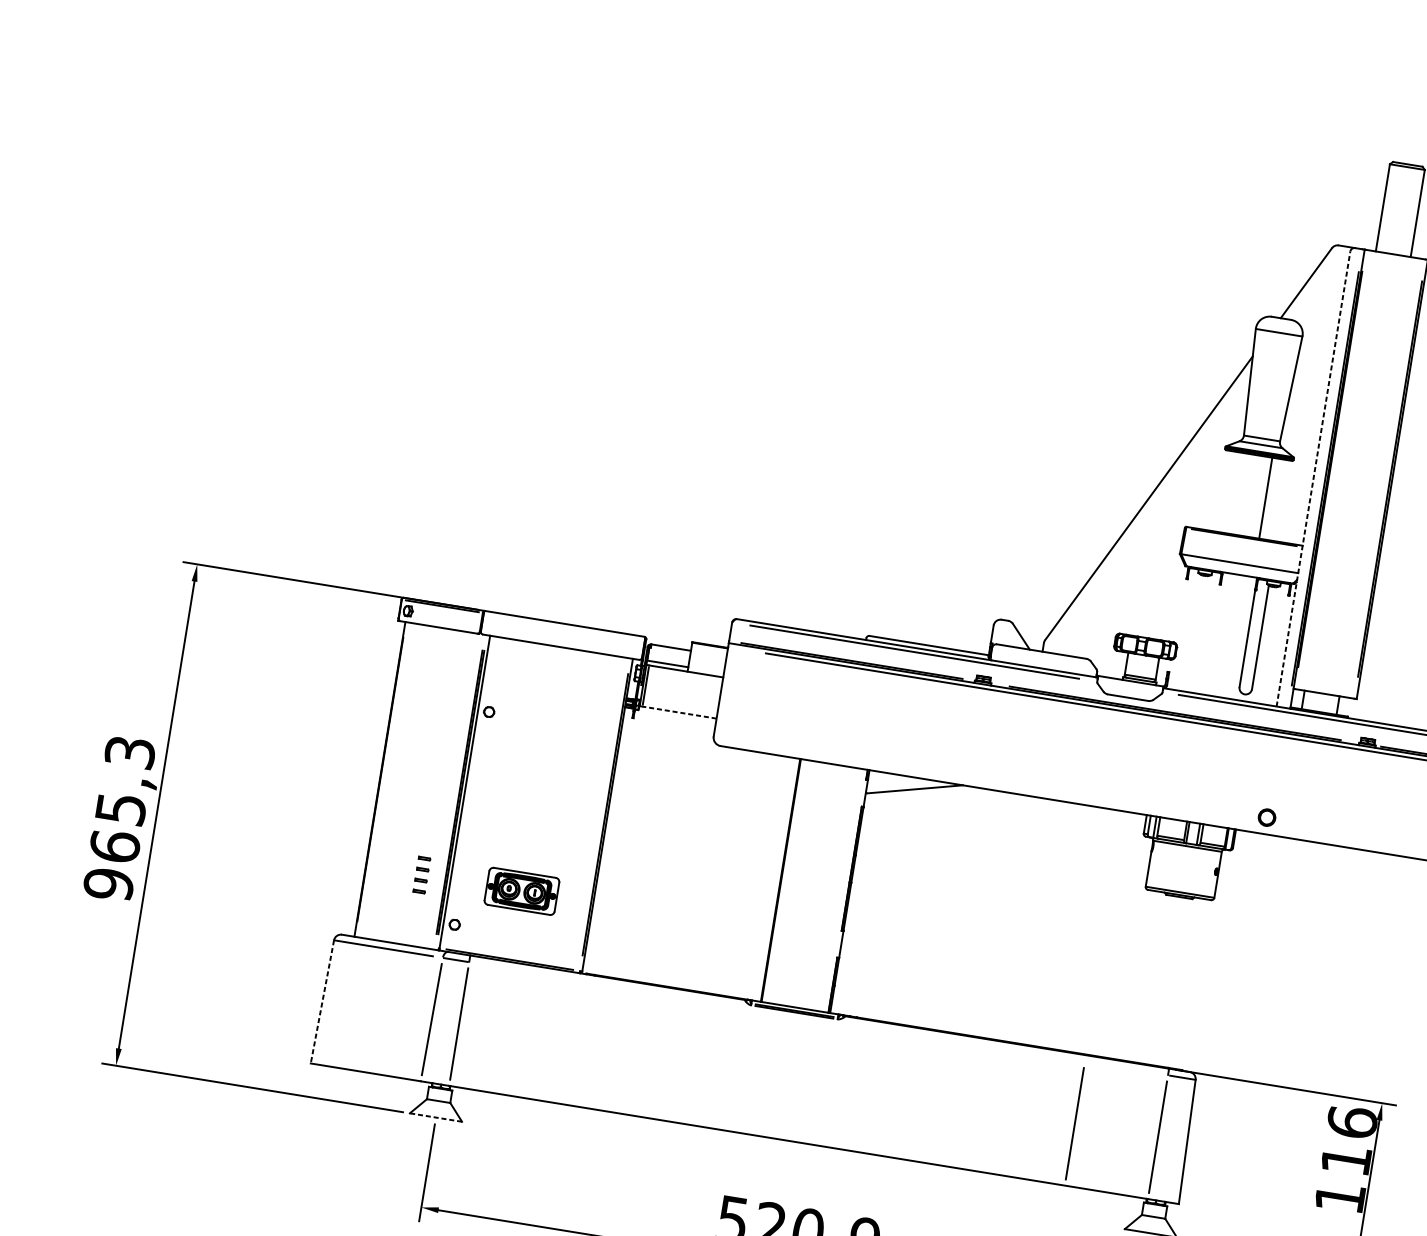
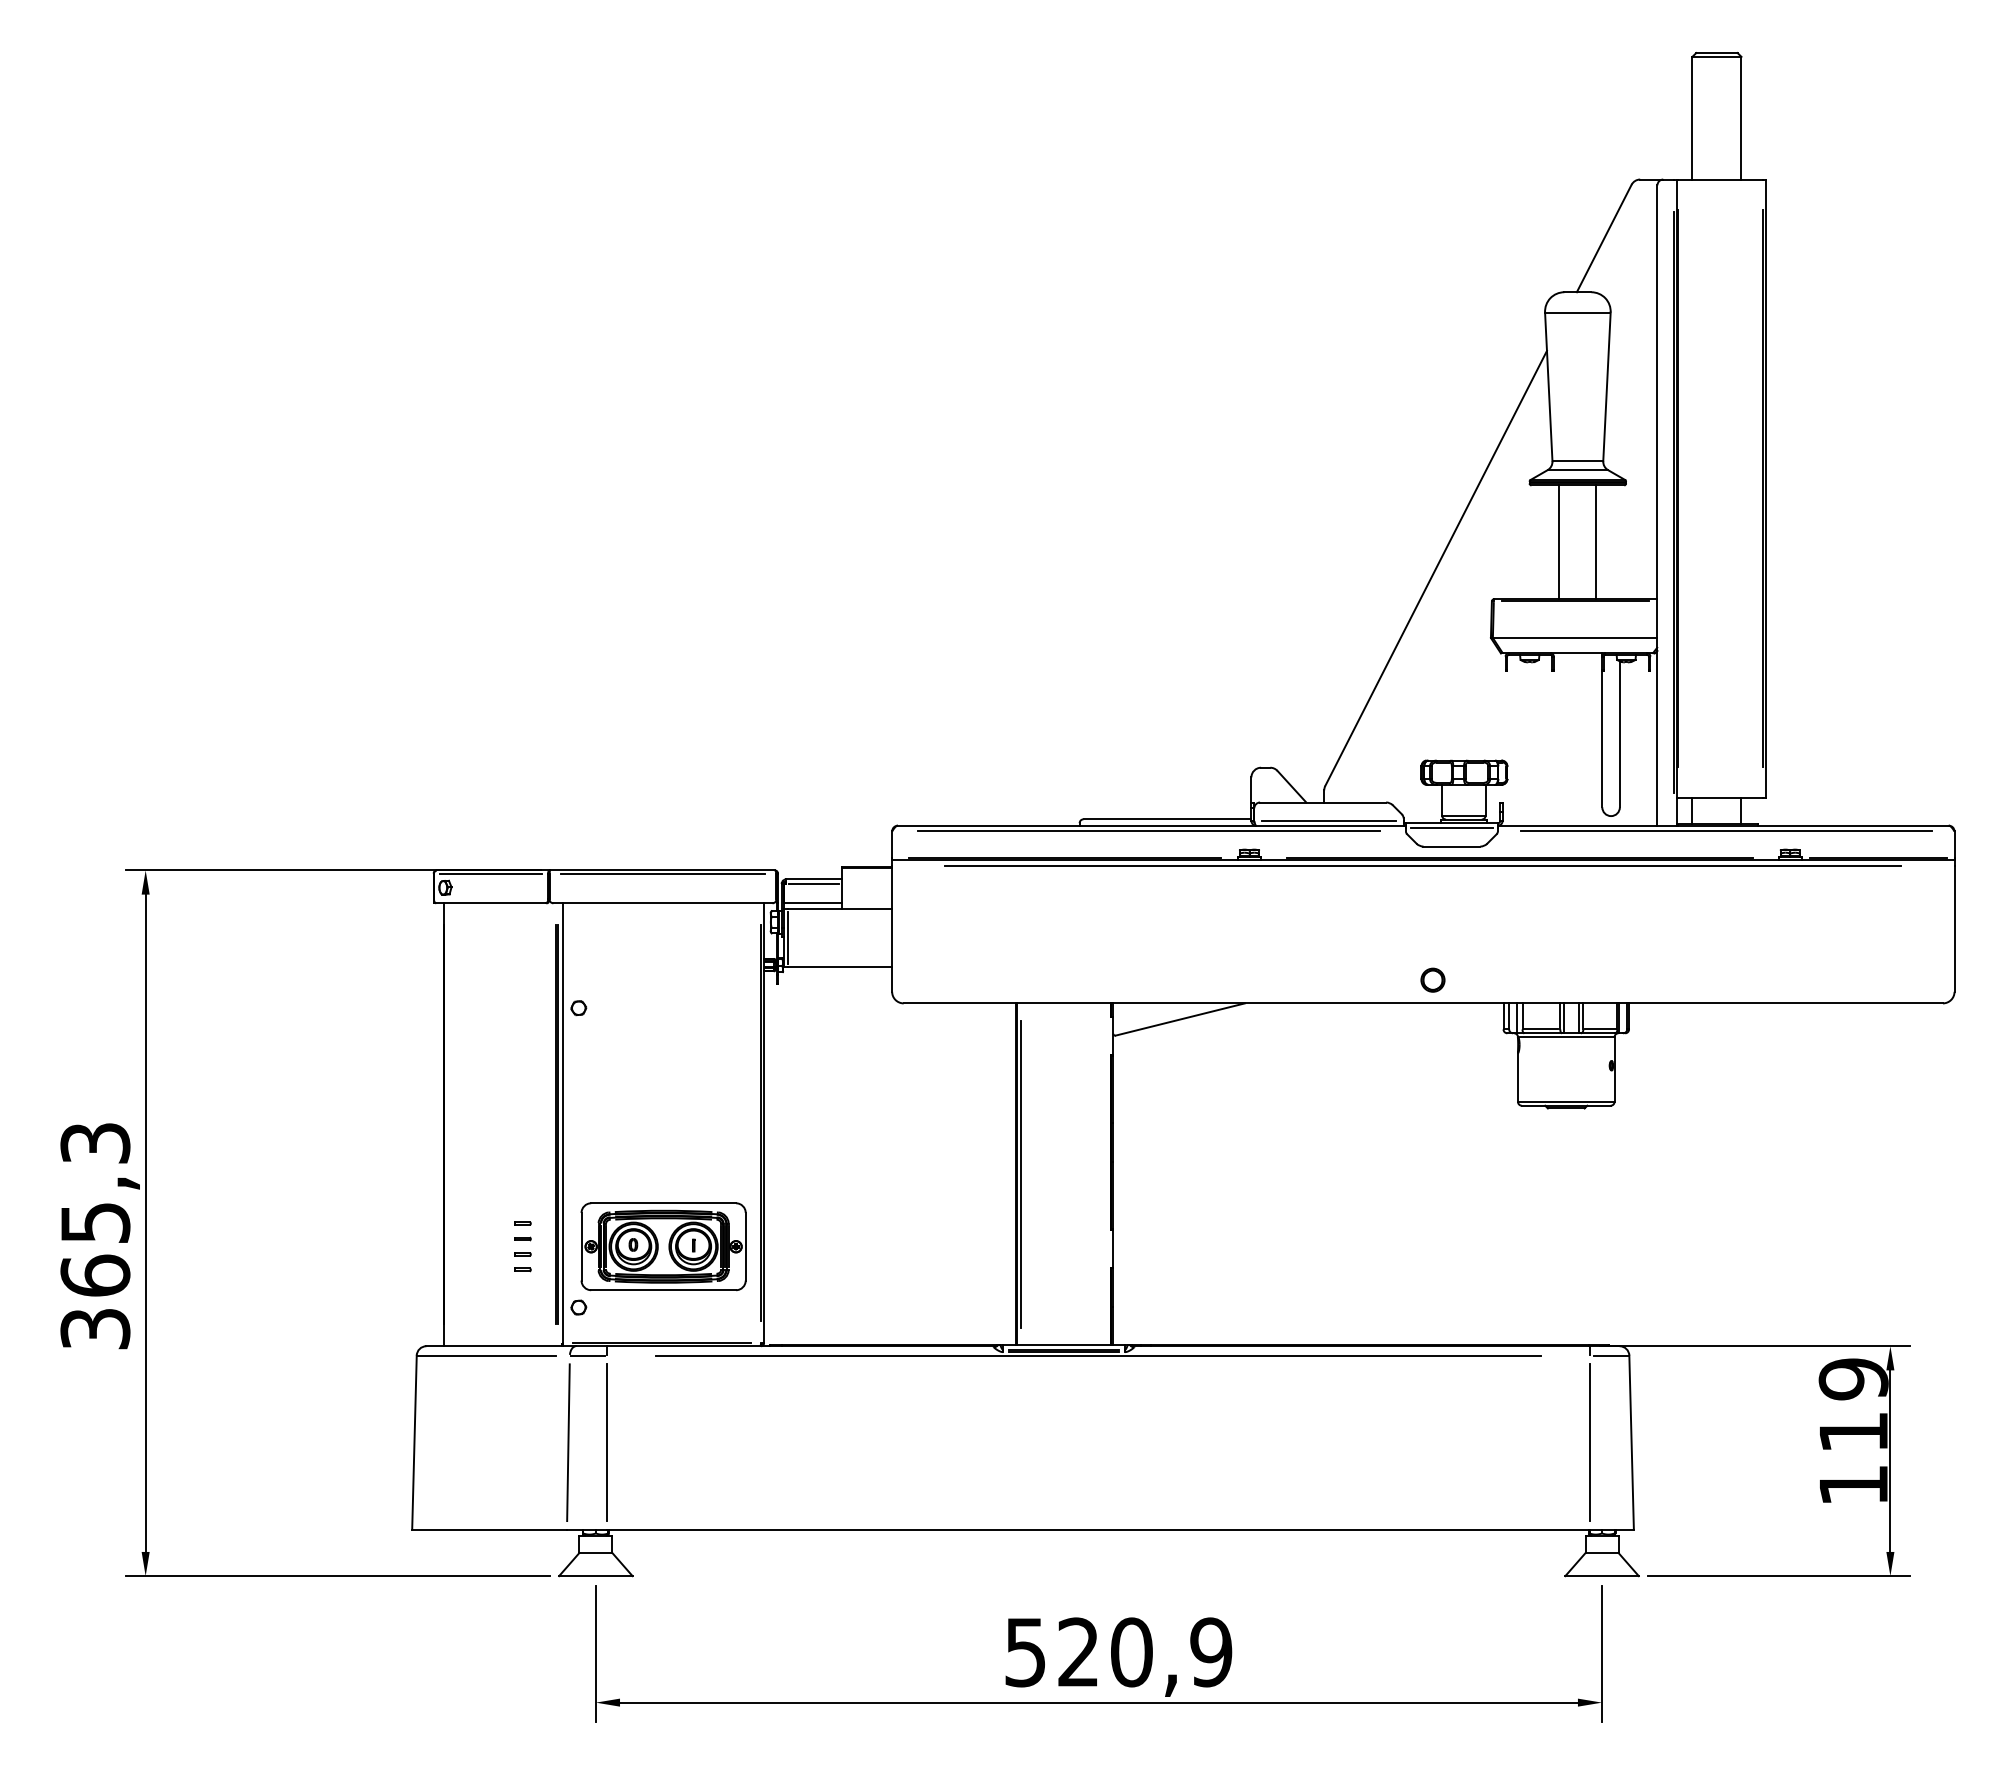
line: (1313, 479) -> (1657, 505), dashed -> solid
line: (1239, 494) -> (1559, 542), added
line: (564, 626) -> (662, 873), added
line: (671, 650) -> (814, 883), added
line: (1043, 665) -> (1328, 821), added
line: (1129, 684) -> (1451, 828), added
line: (679, 712) -> (839, 966), dashed -> solid
part: (1266, 817) -> (1432, 979), moved
line: (784, 881) -> (1021, 1174), added
text: (108, 884) -> (95, 1329), 965,3 -> 365,3
part: (521, 891) -> (663, 1246), size x1.67
line: (322, 1002) -> (414, 1443), dashed -> solid
line: (818, 1018) -> (1098, 1355), added
line: (435, 1117) -> (595, 1576), dashed -> solid
text: (1352, 1121) -> (1853, 1378), 116 -> 119
line: (1074, 1123) -> (1472, 1442), removed

